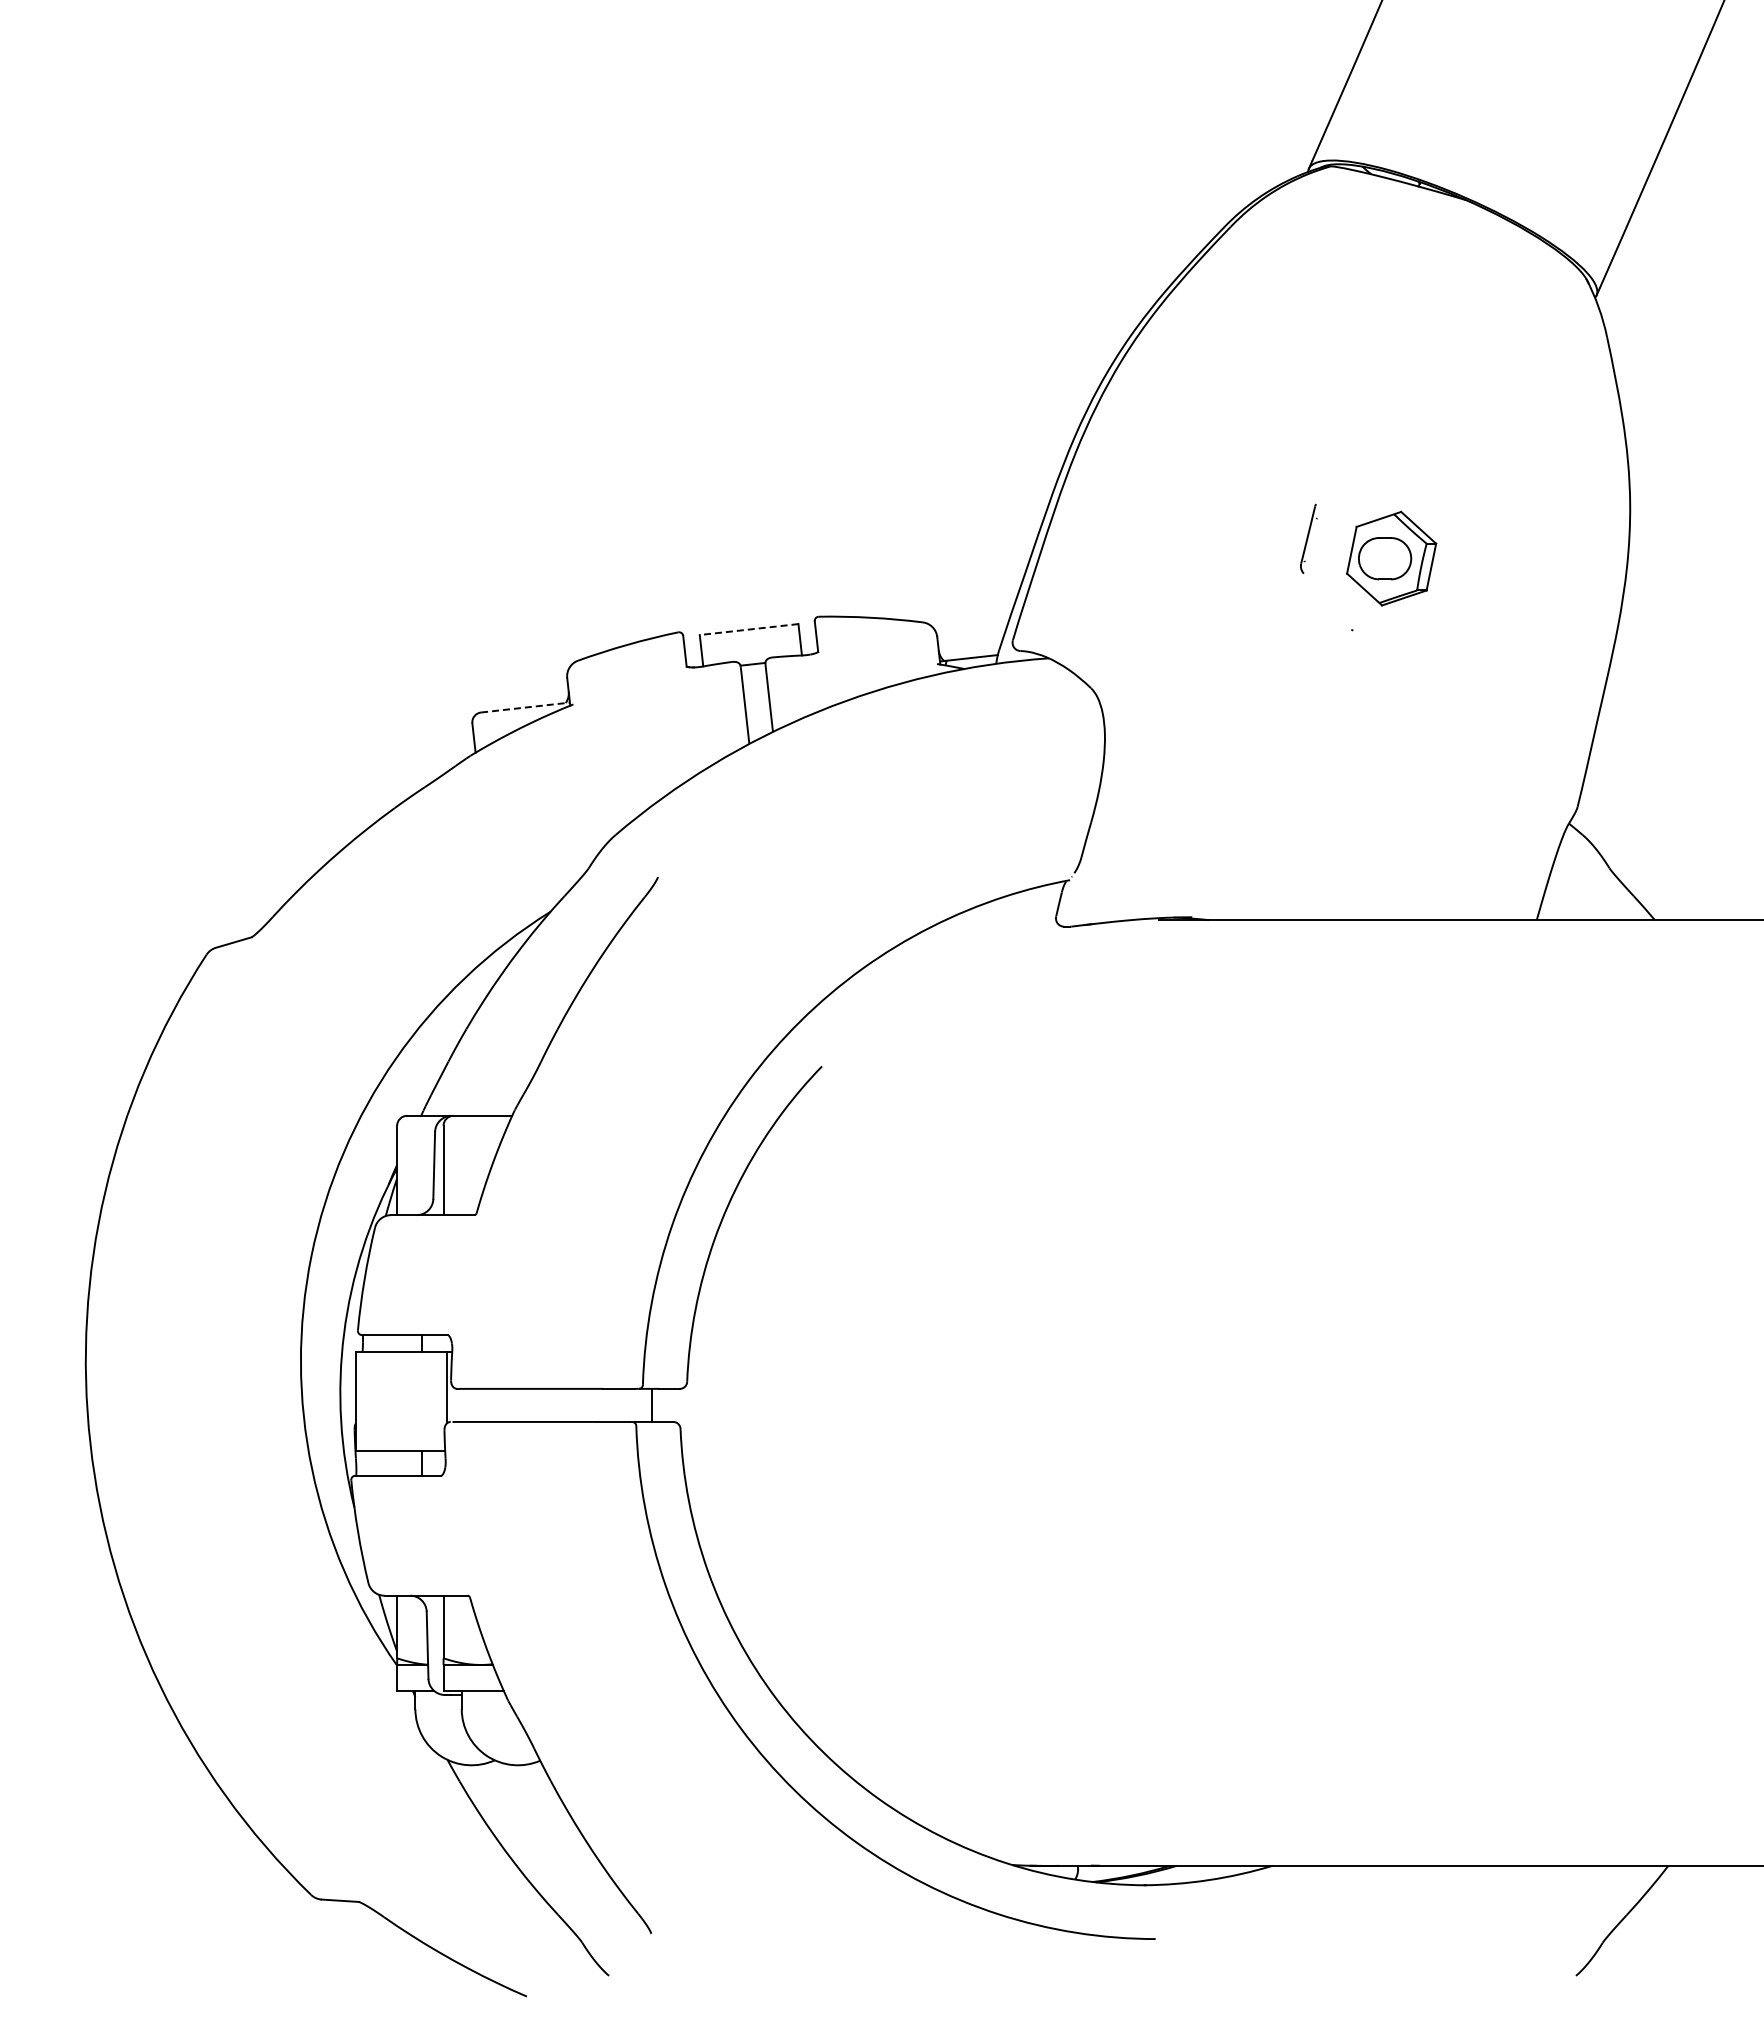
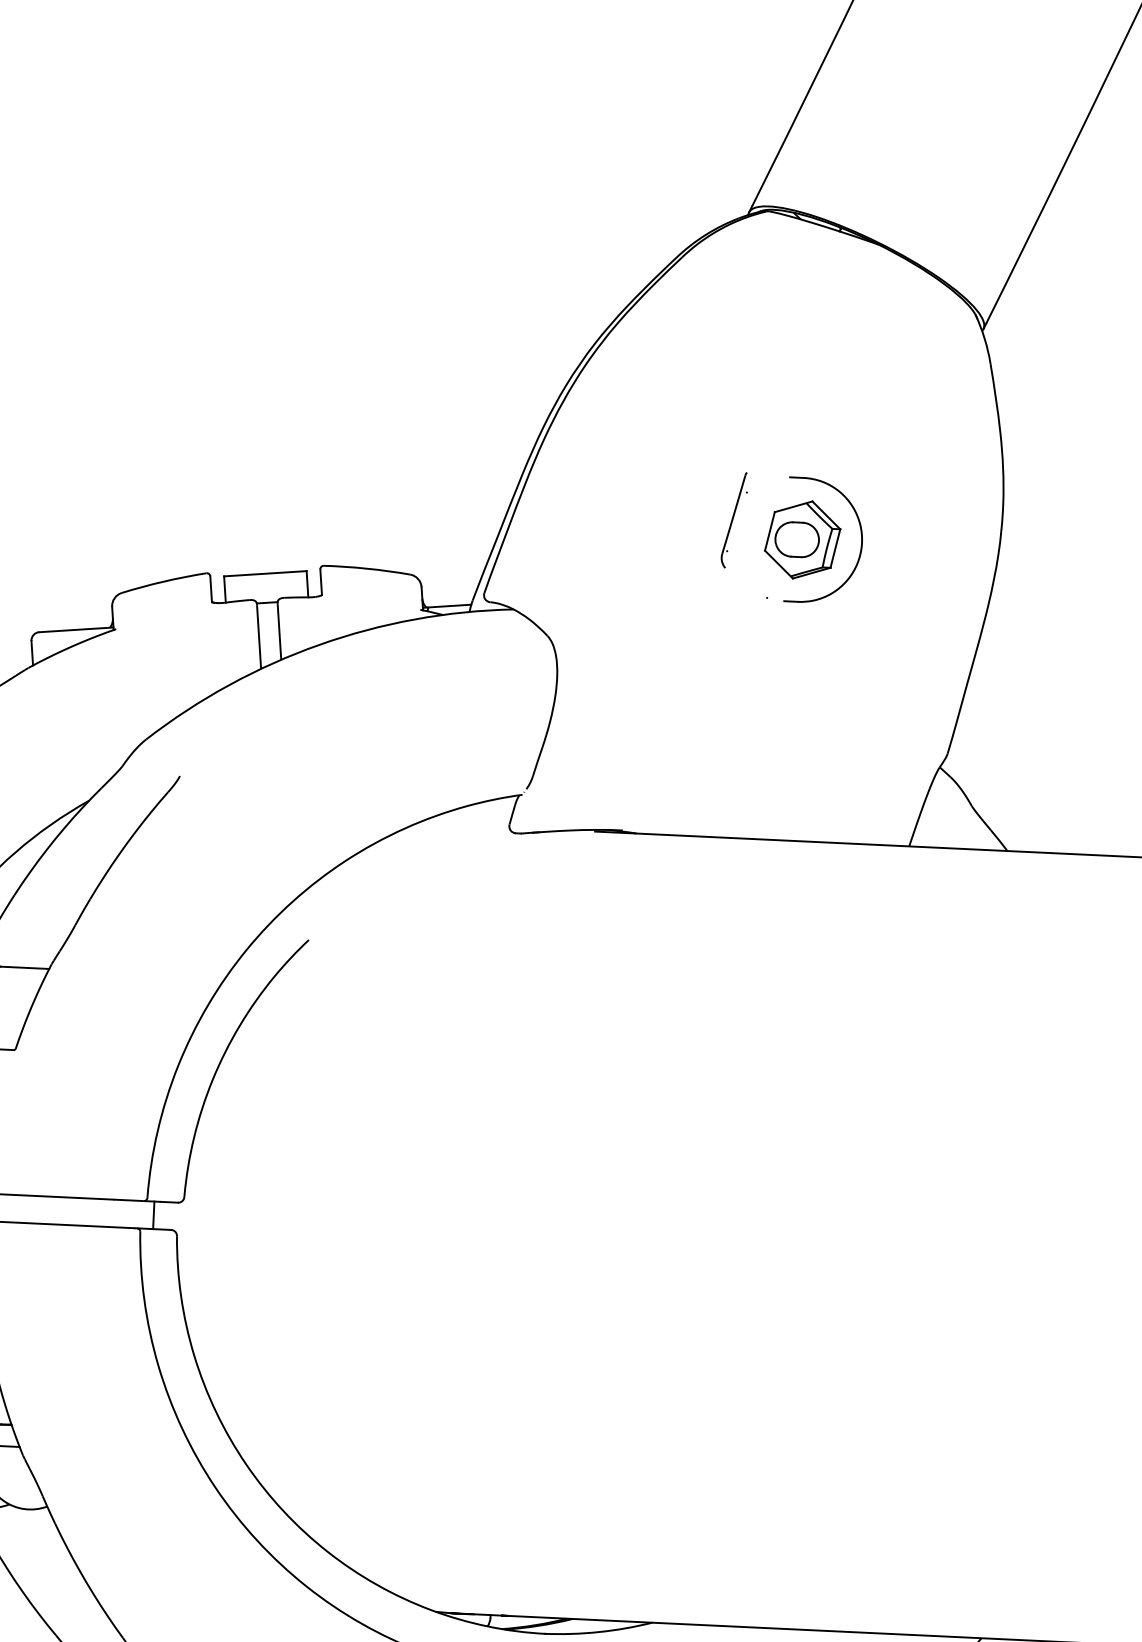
part: (1308, 538) -> (734, 519), size x1.67
part: (1461, 553) -> (860, 538), added
line: (749, 629) -> (265, 573), dashed -> solid
line: (525, 707) -> (76, 629), dashed -> solid

